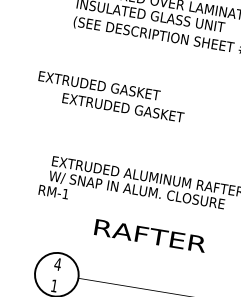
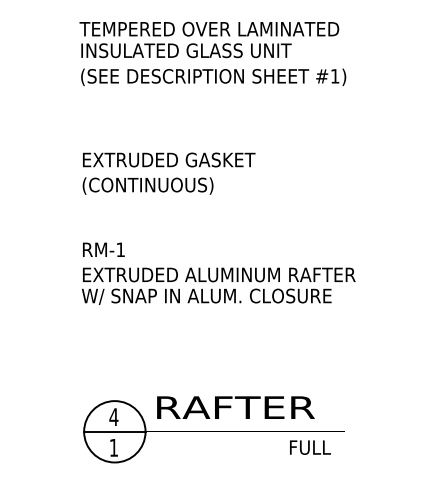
text: (99, 85) -> (169, 159), moved
text: (122, 108) -> (168, 185), EXTRUDED GASKET -> (CONTINUOUS)
text: (53, 191) -> (103, 249), moved
text: (150, 235) -> (235, 407), moved
line: (56, 274) -> (114, 431), added

